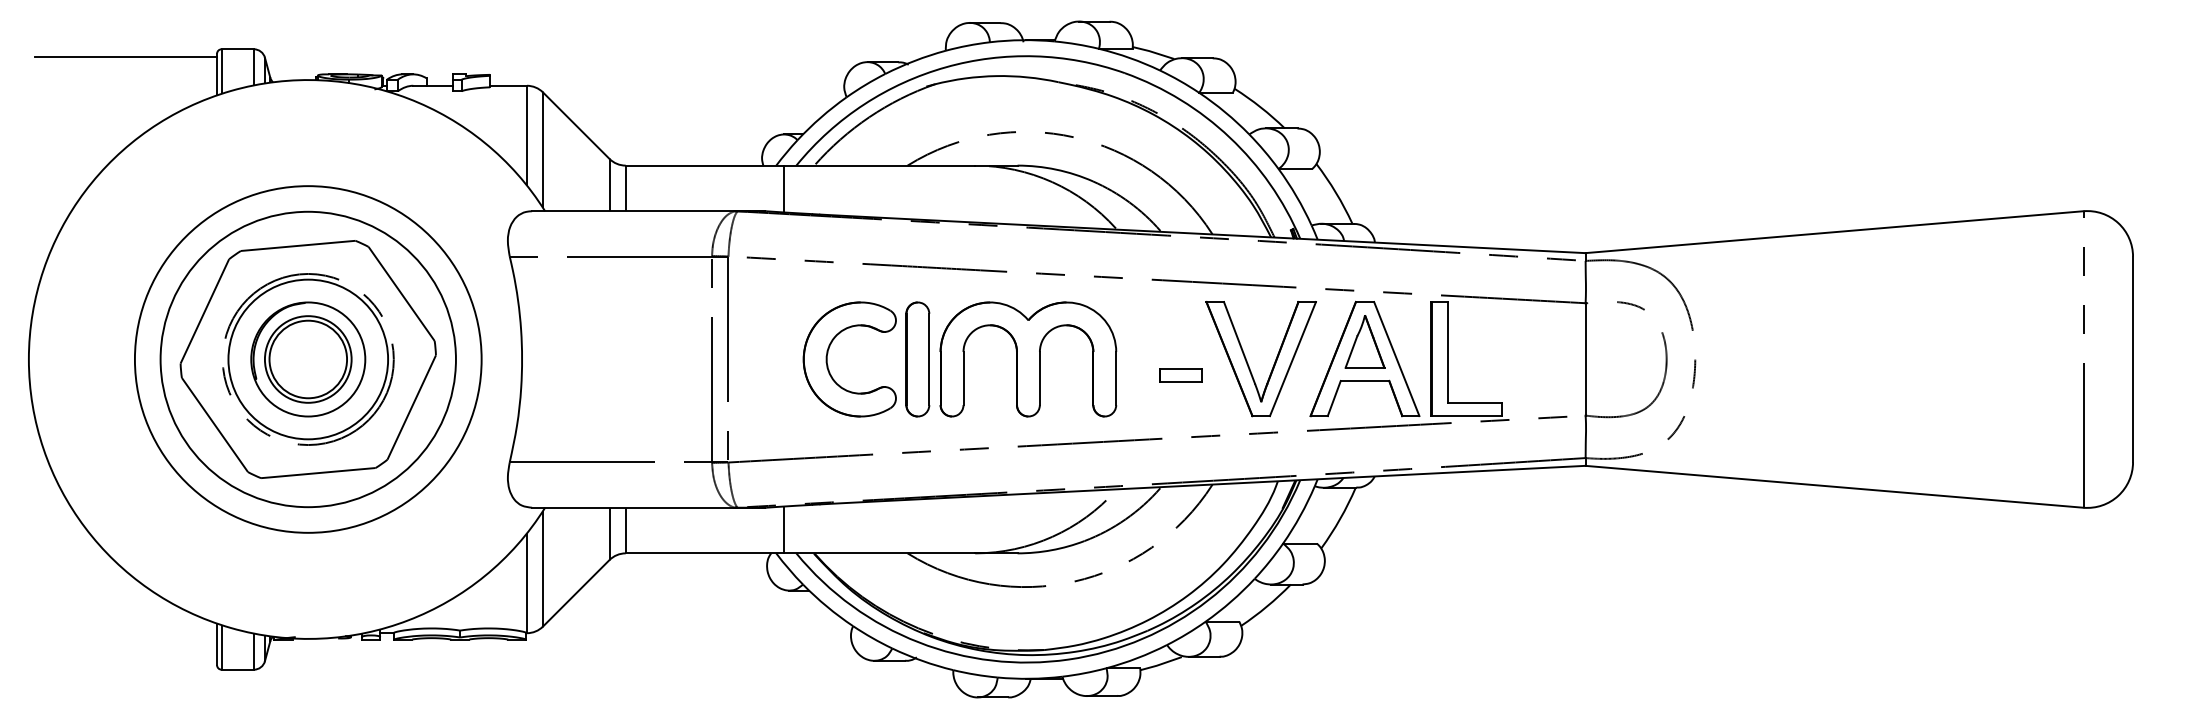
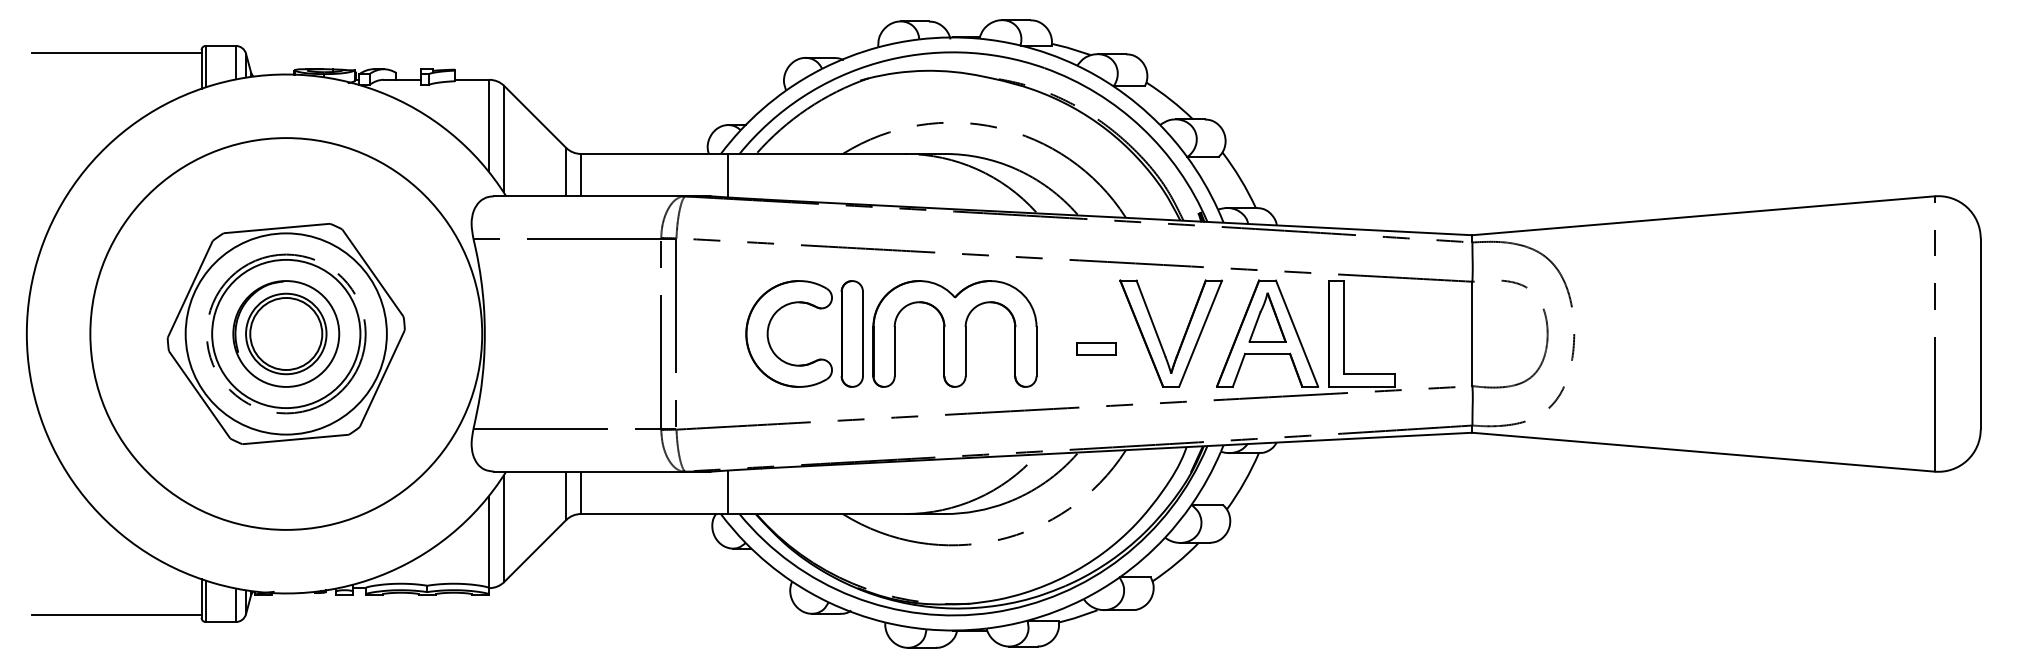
circle: (307, 358) -> (285, 333), size x0.62
circle: (308, 358) -> (286, 333), size x1.43
line: (125, 661) -> (116, 614), added

